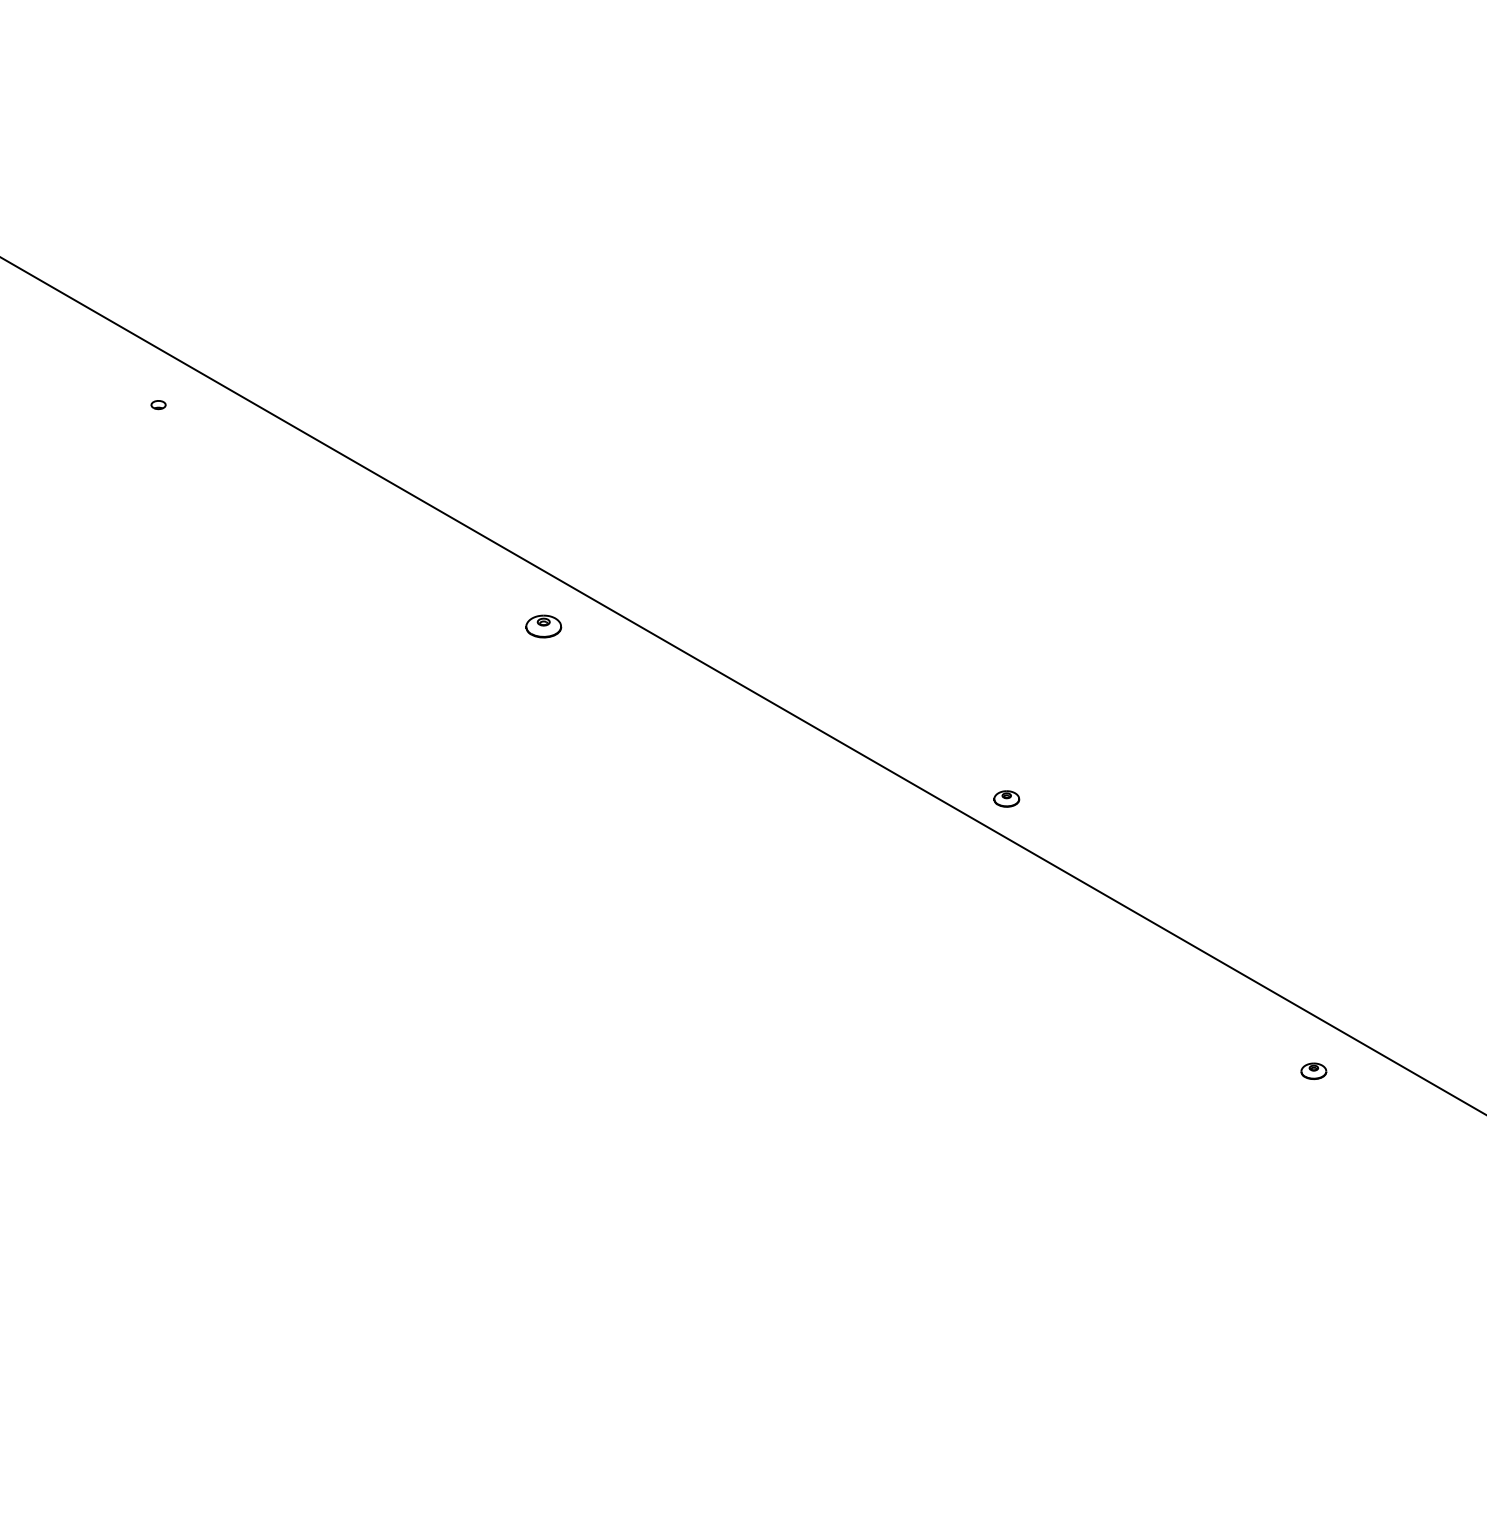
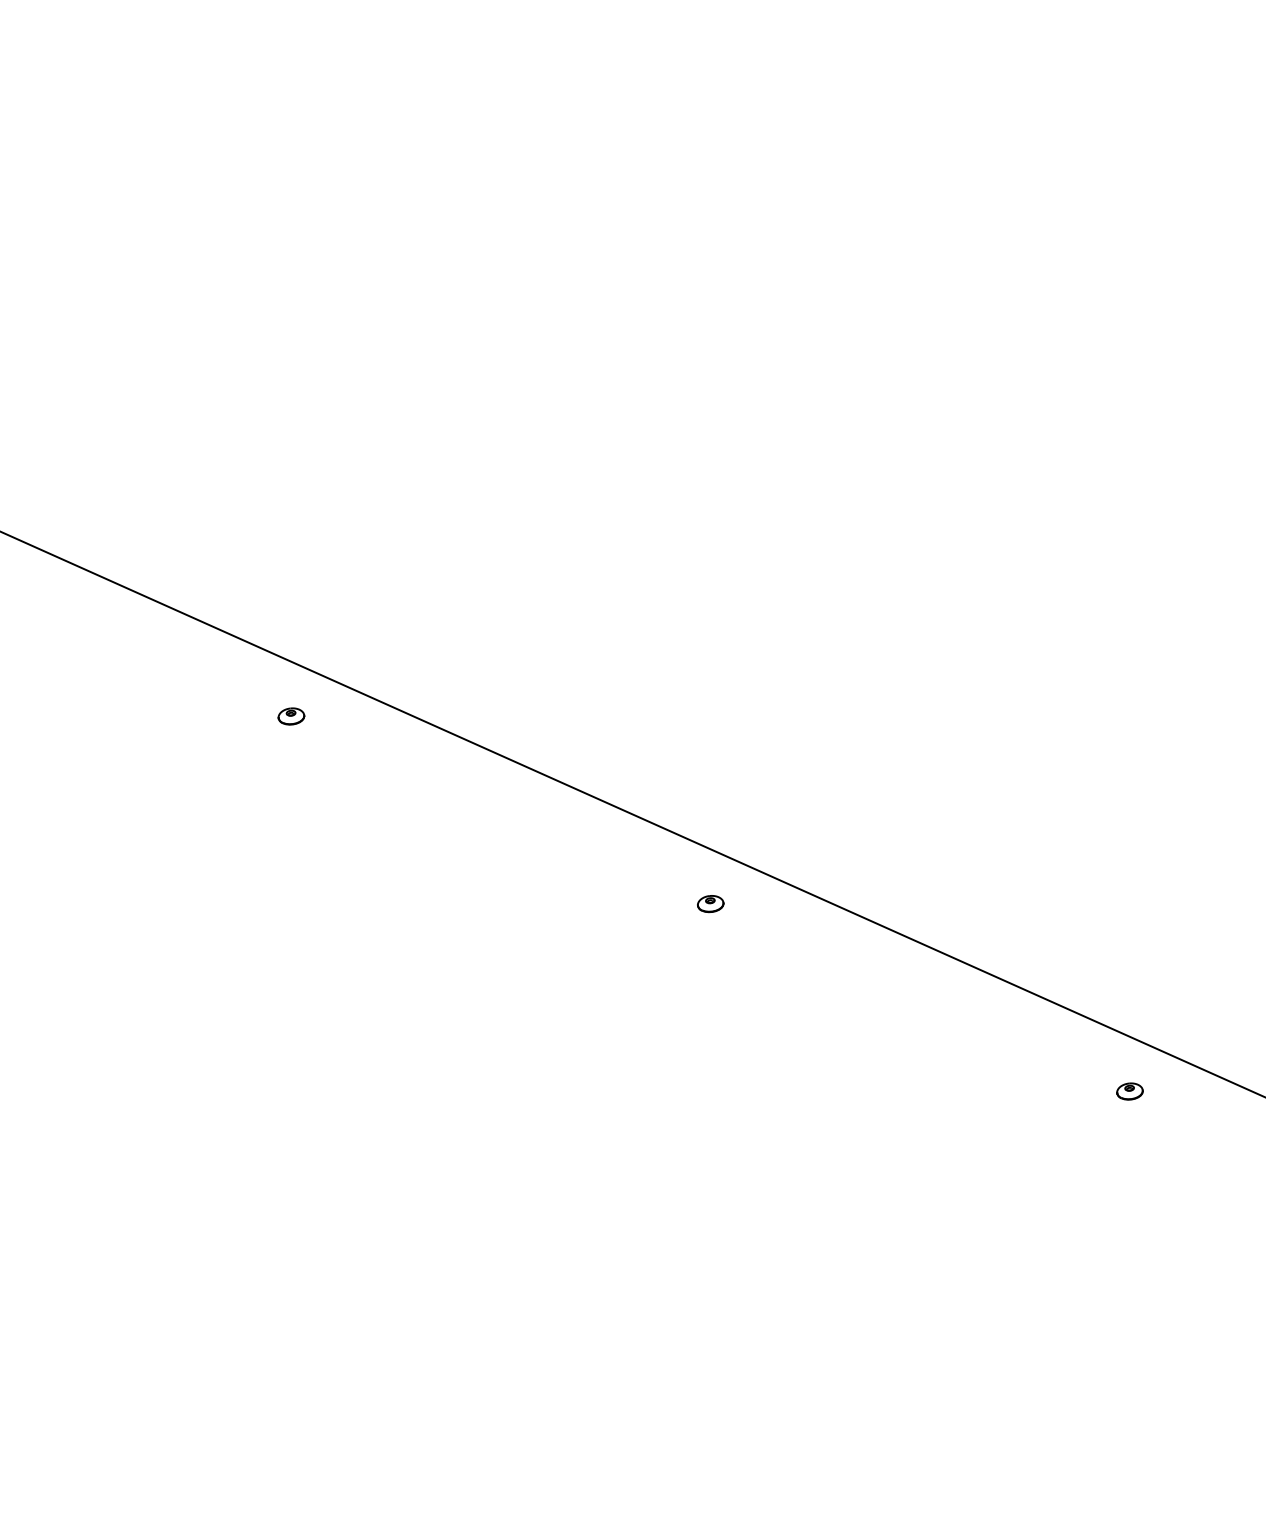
part: (543, 626) -> (291, 716), size x0.71
part: (1006, 798) -> (710, 903), moved

